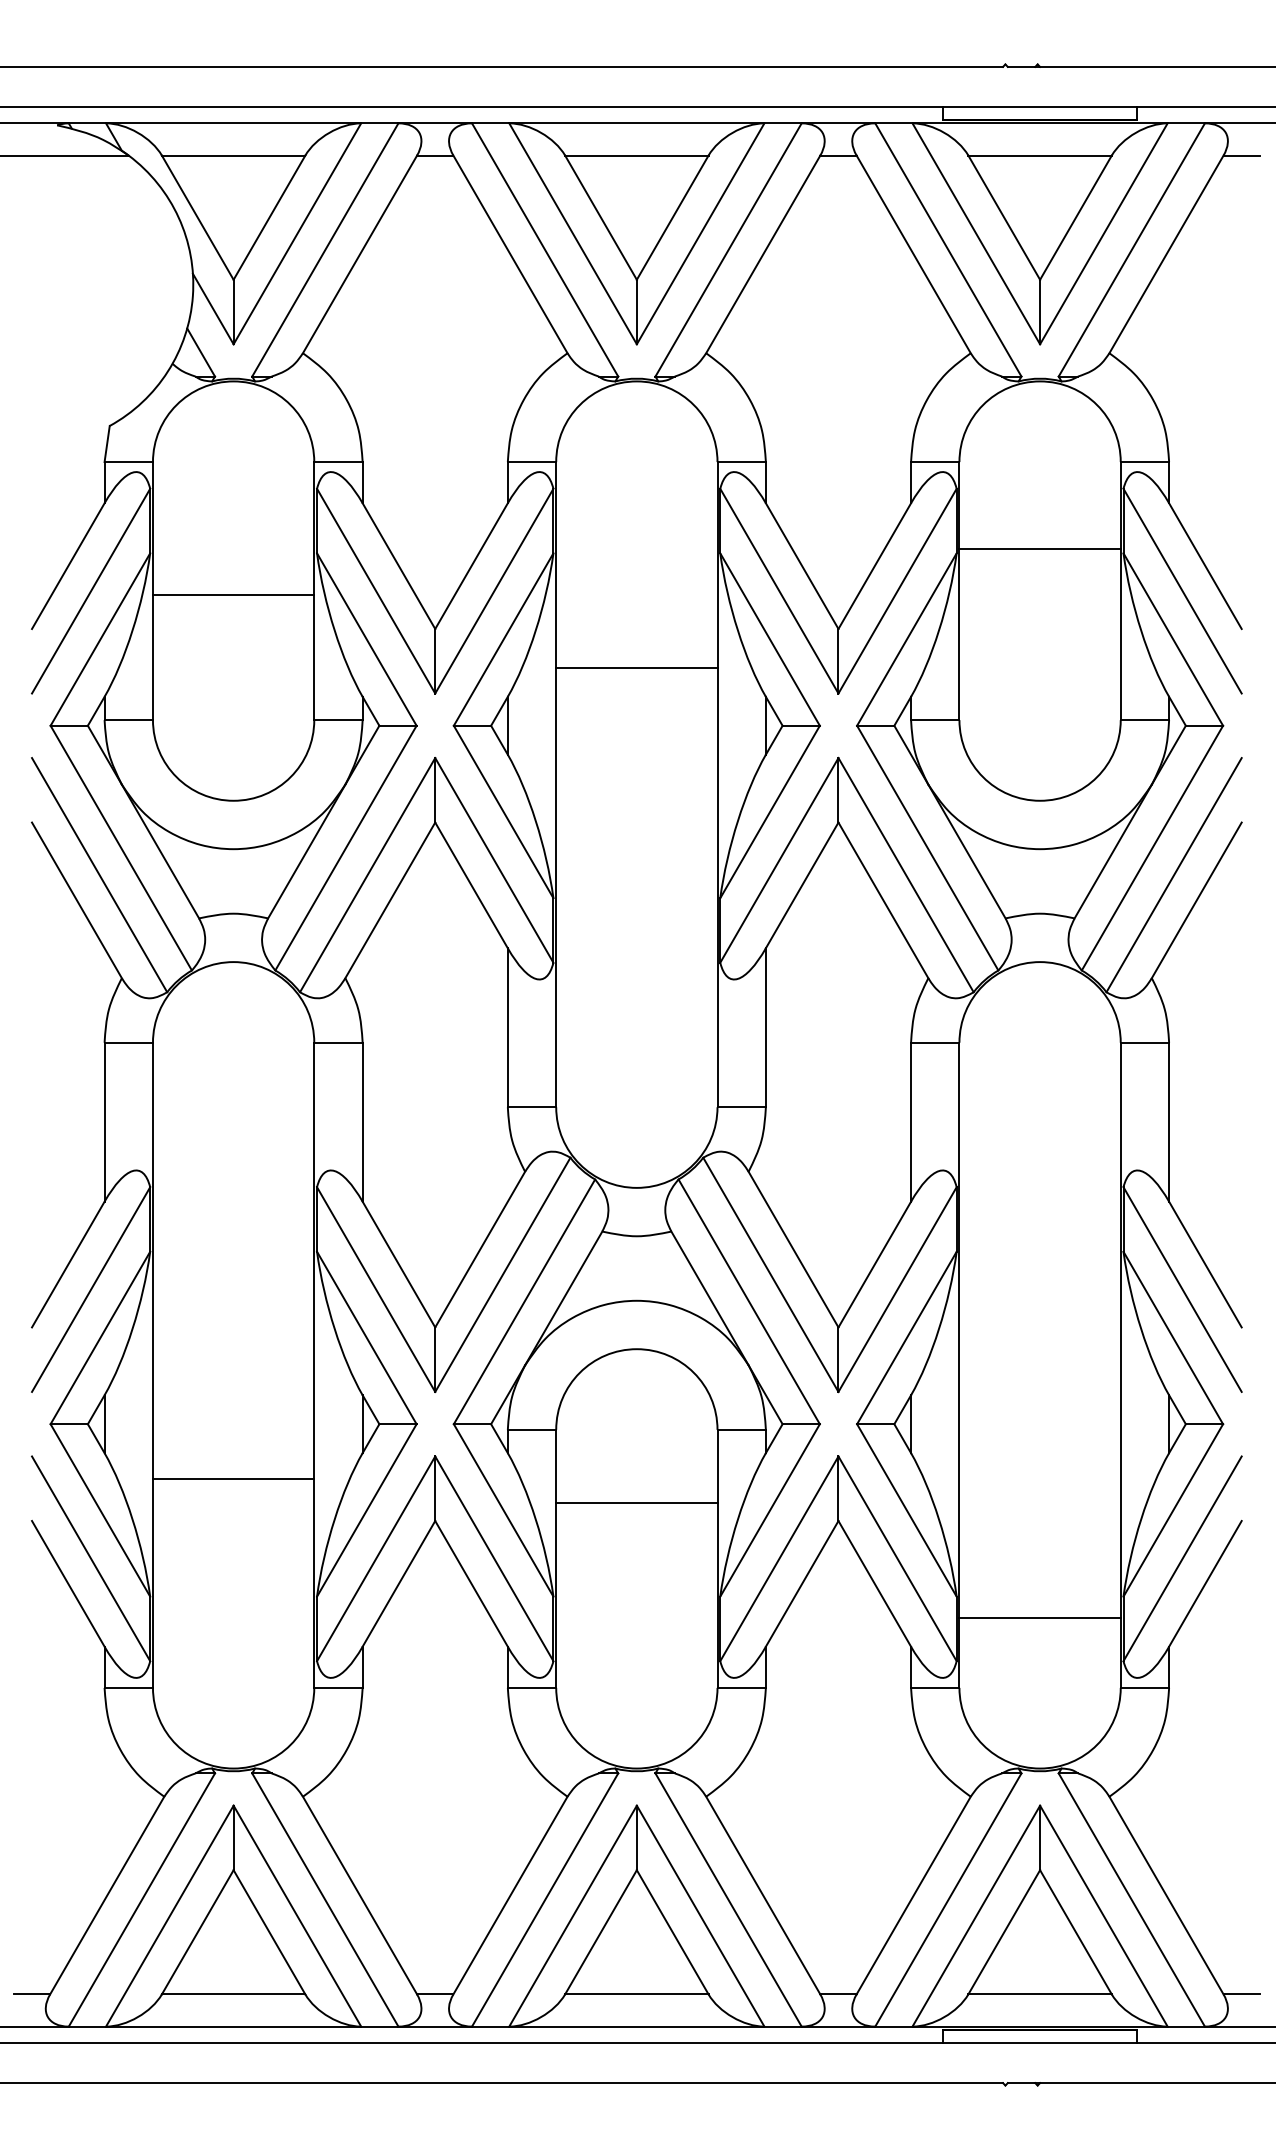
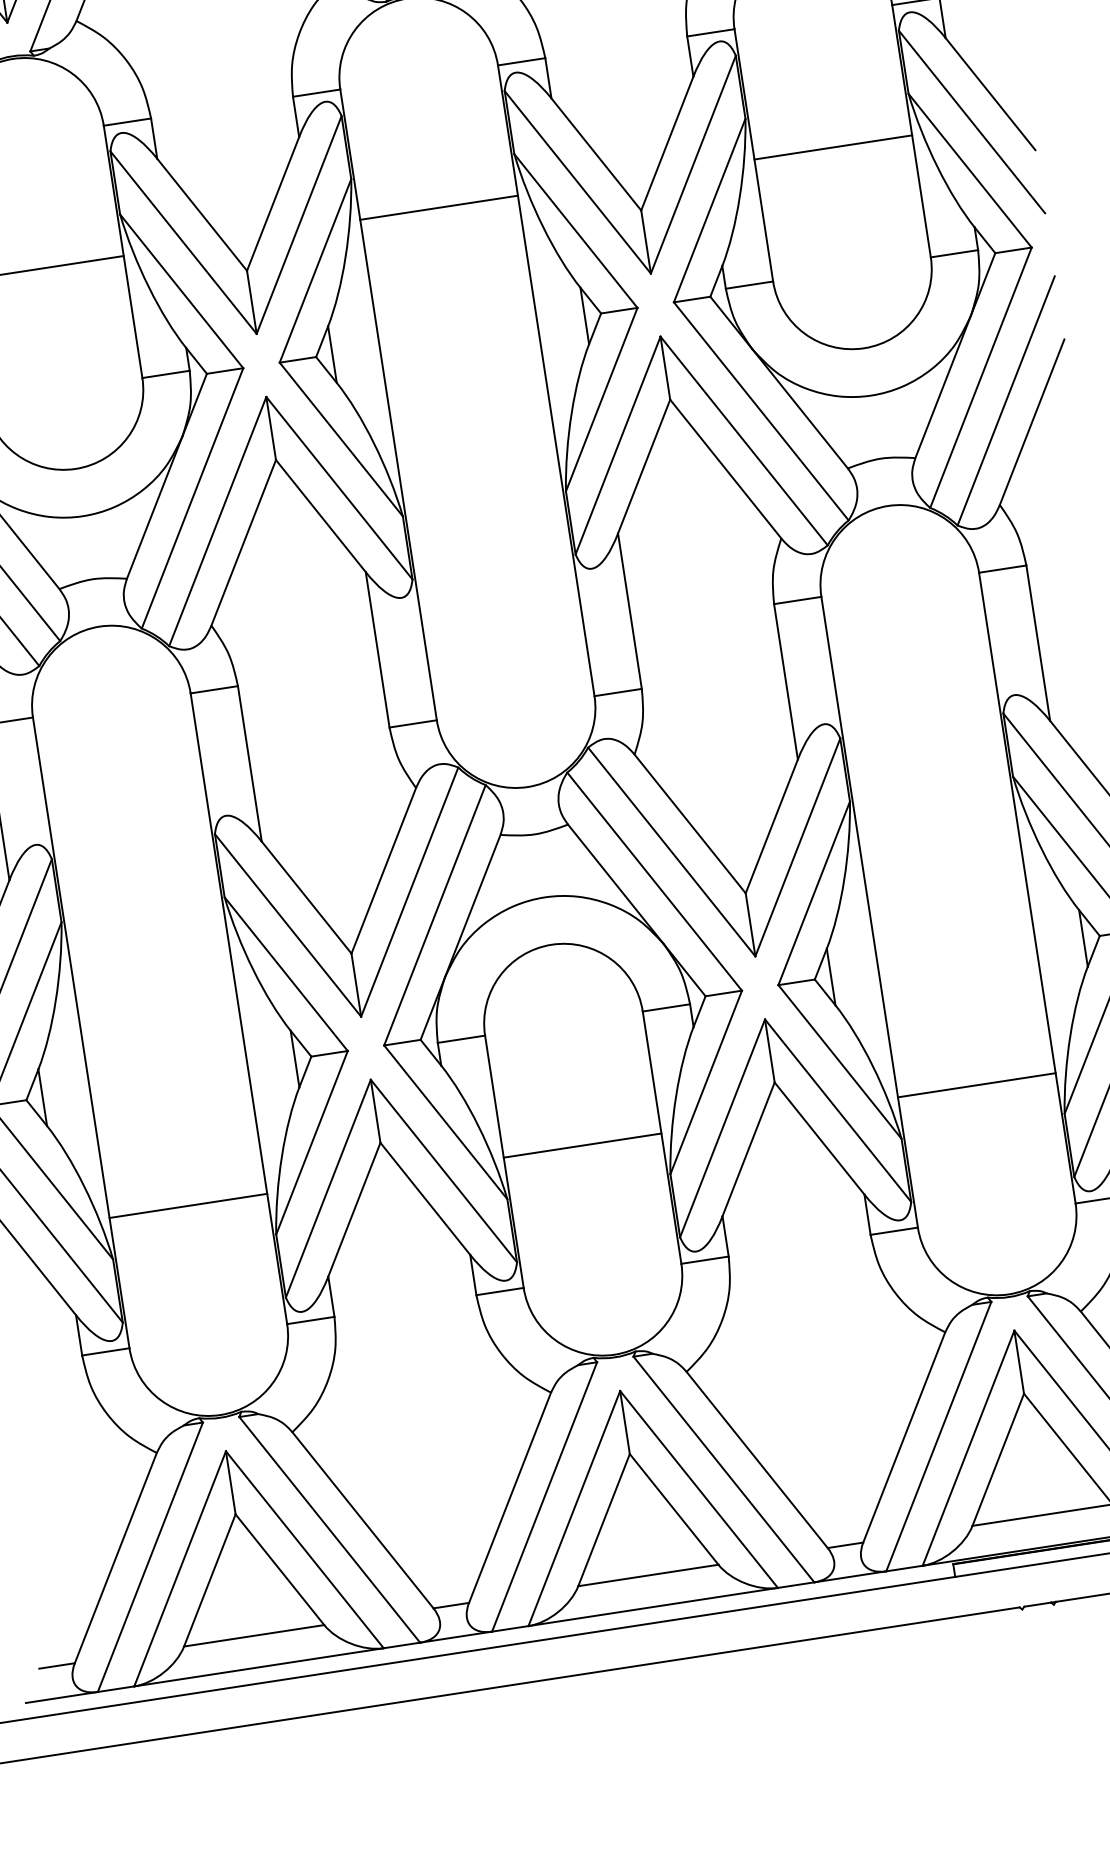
line: (1039, 549) -> (832, 147), moved
line: (636, 668) -> (438, 207), moved
line: (233, 1478) -> (188, 1205), moved
line: (636, 1502) -> (582, 1145), moved
line: (1039, 1617) -> (976, 1085), moved

